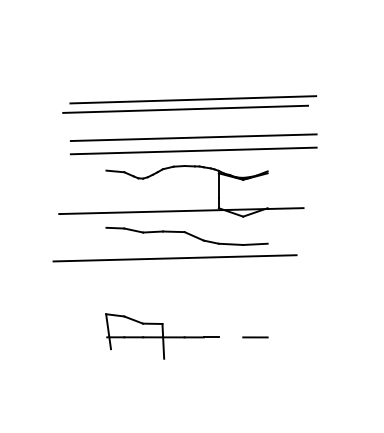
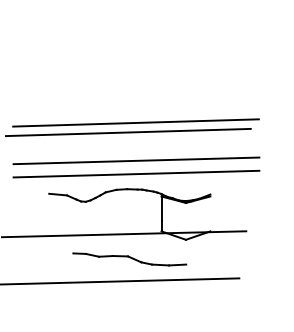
part: (186, 235) -> (129, 258), size x0.7

